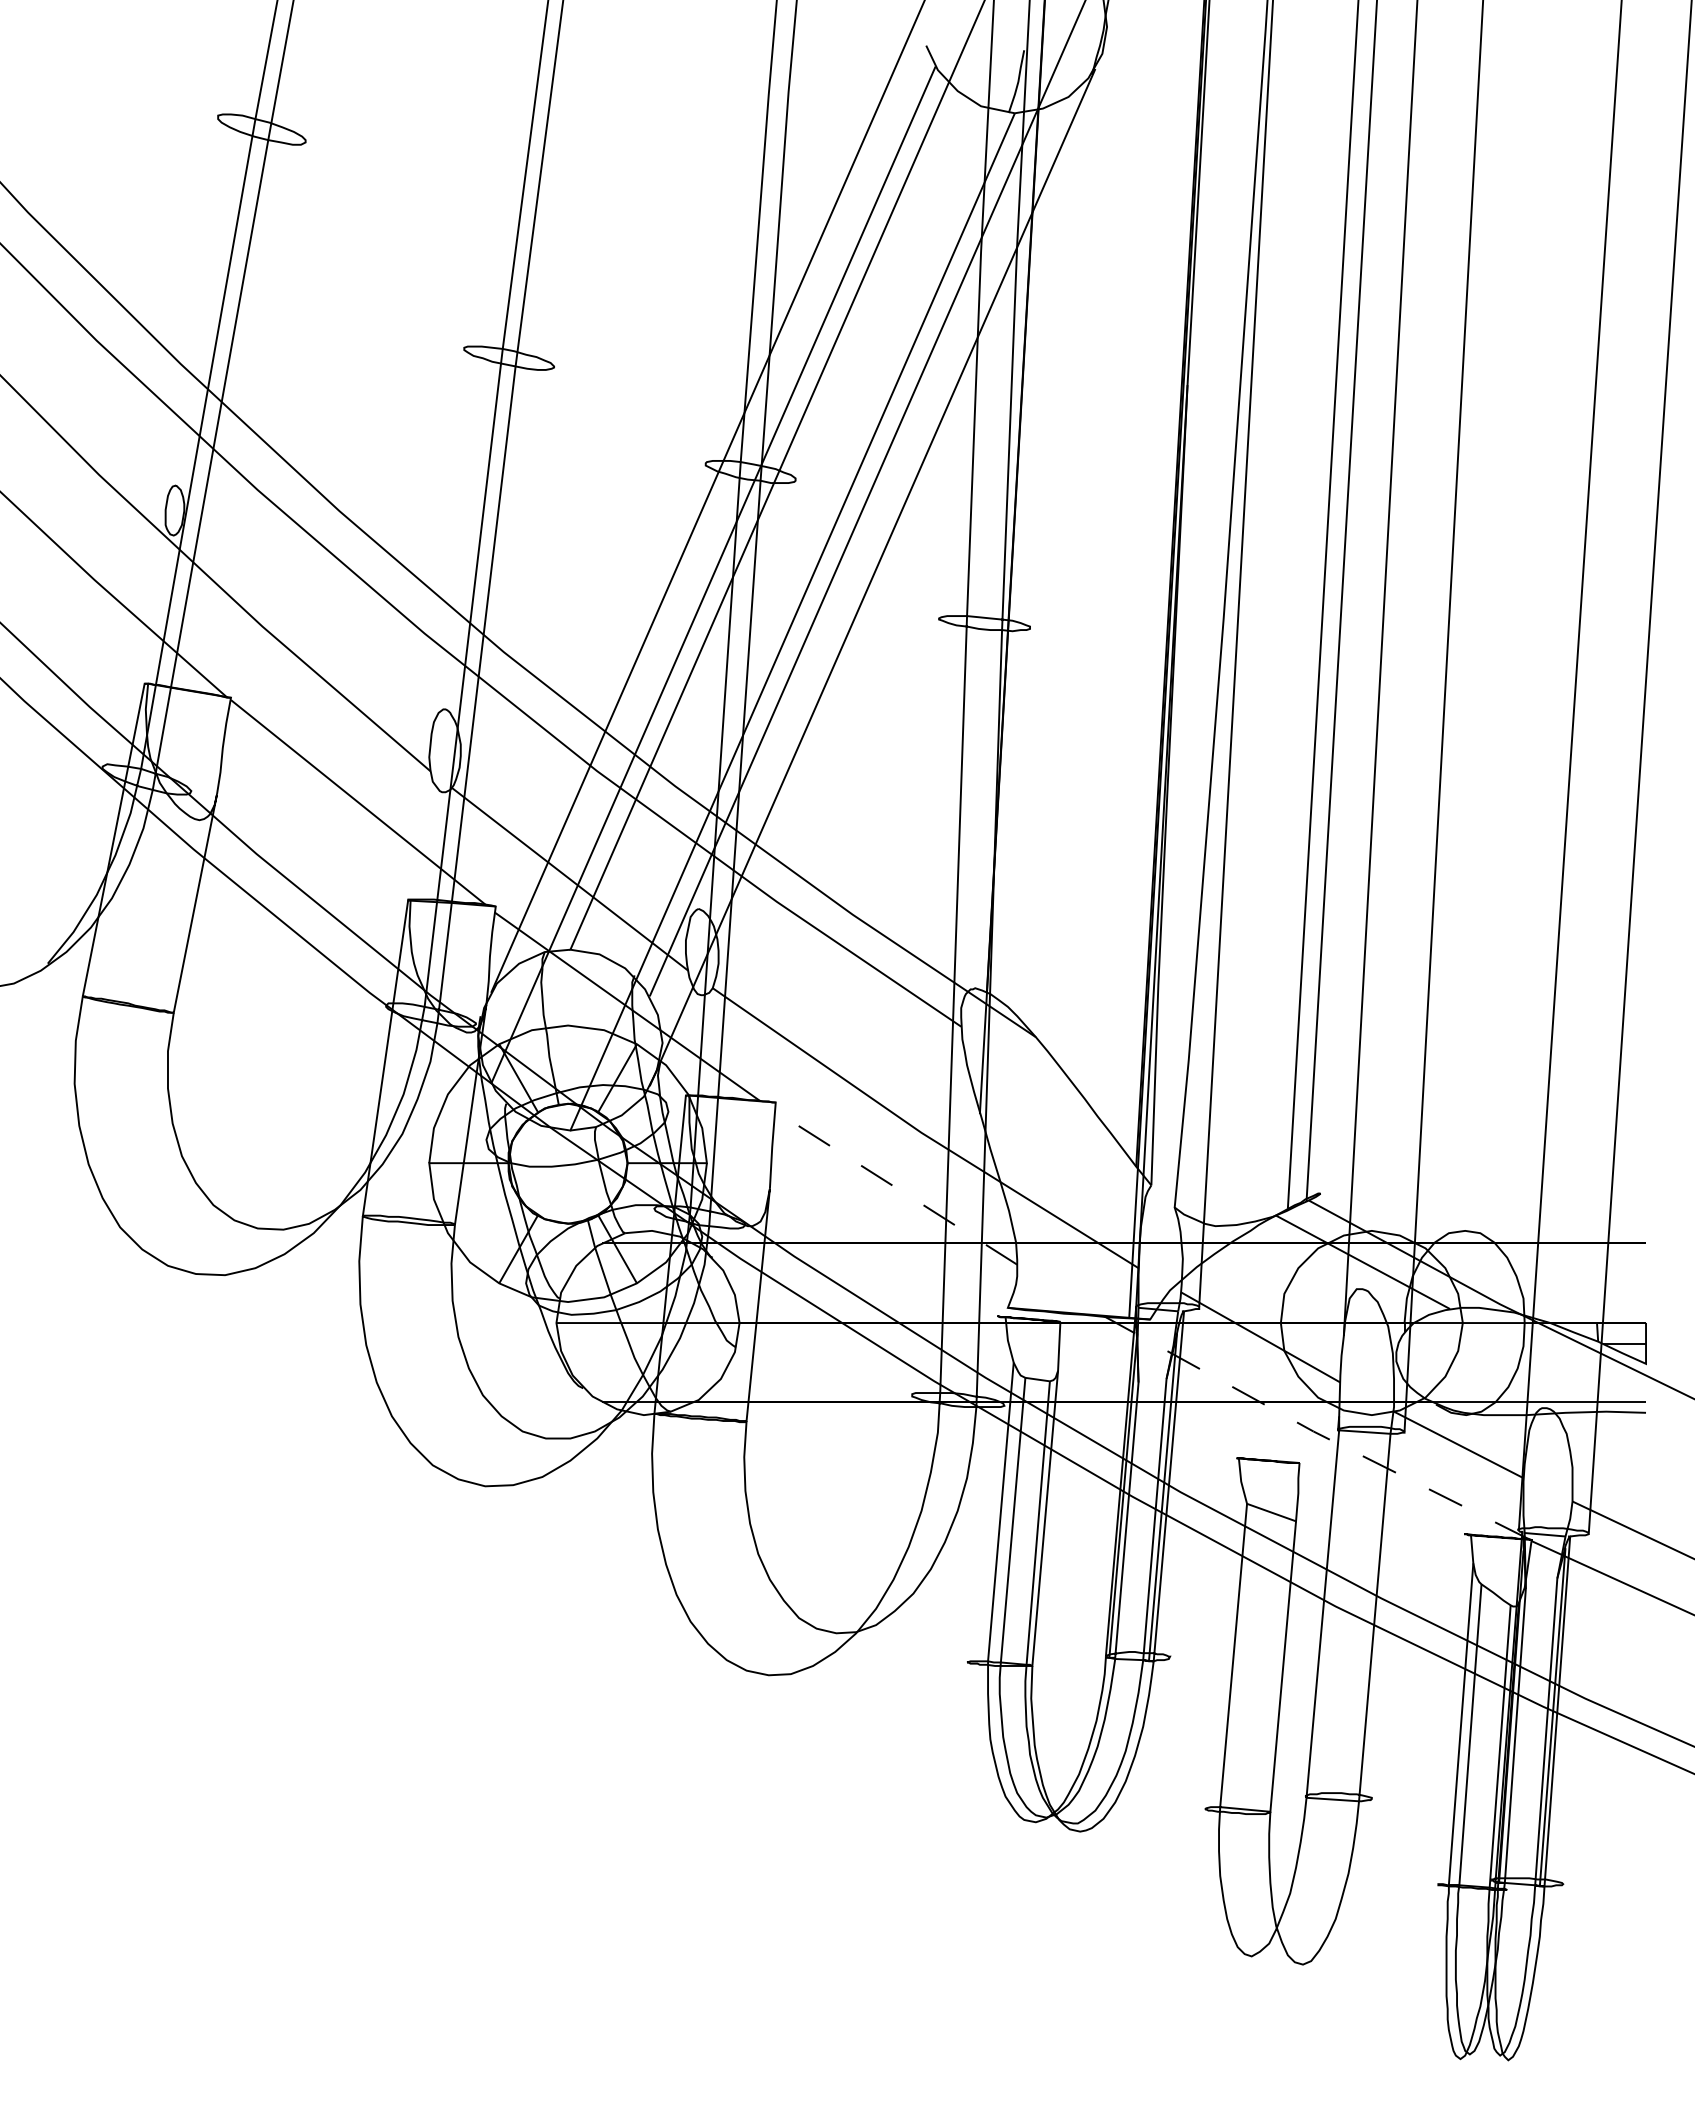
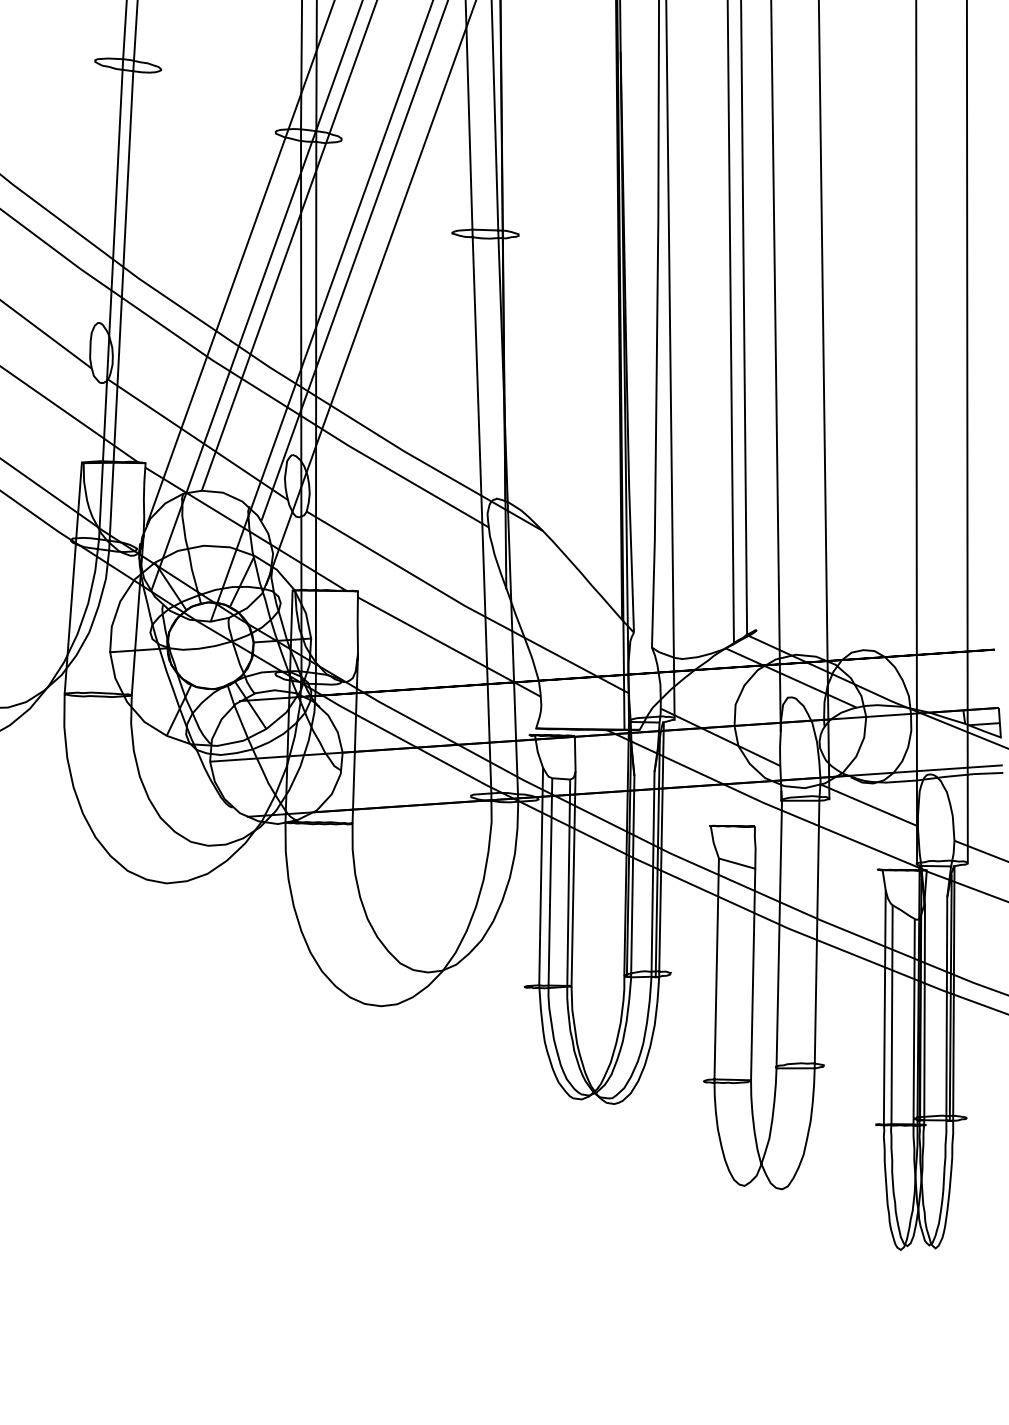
line: (895, 1187) -> (448, 646), dashed -> solid
line: (1313, 1431) -> (763, 802), dashed -> solid

